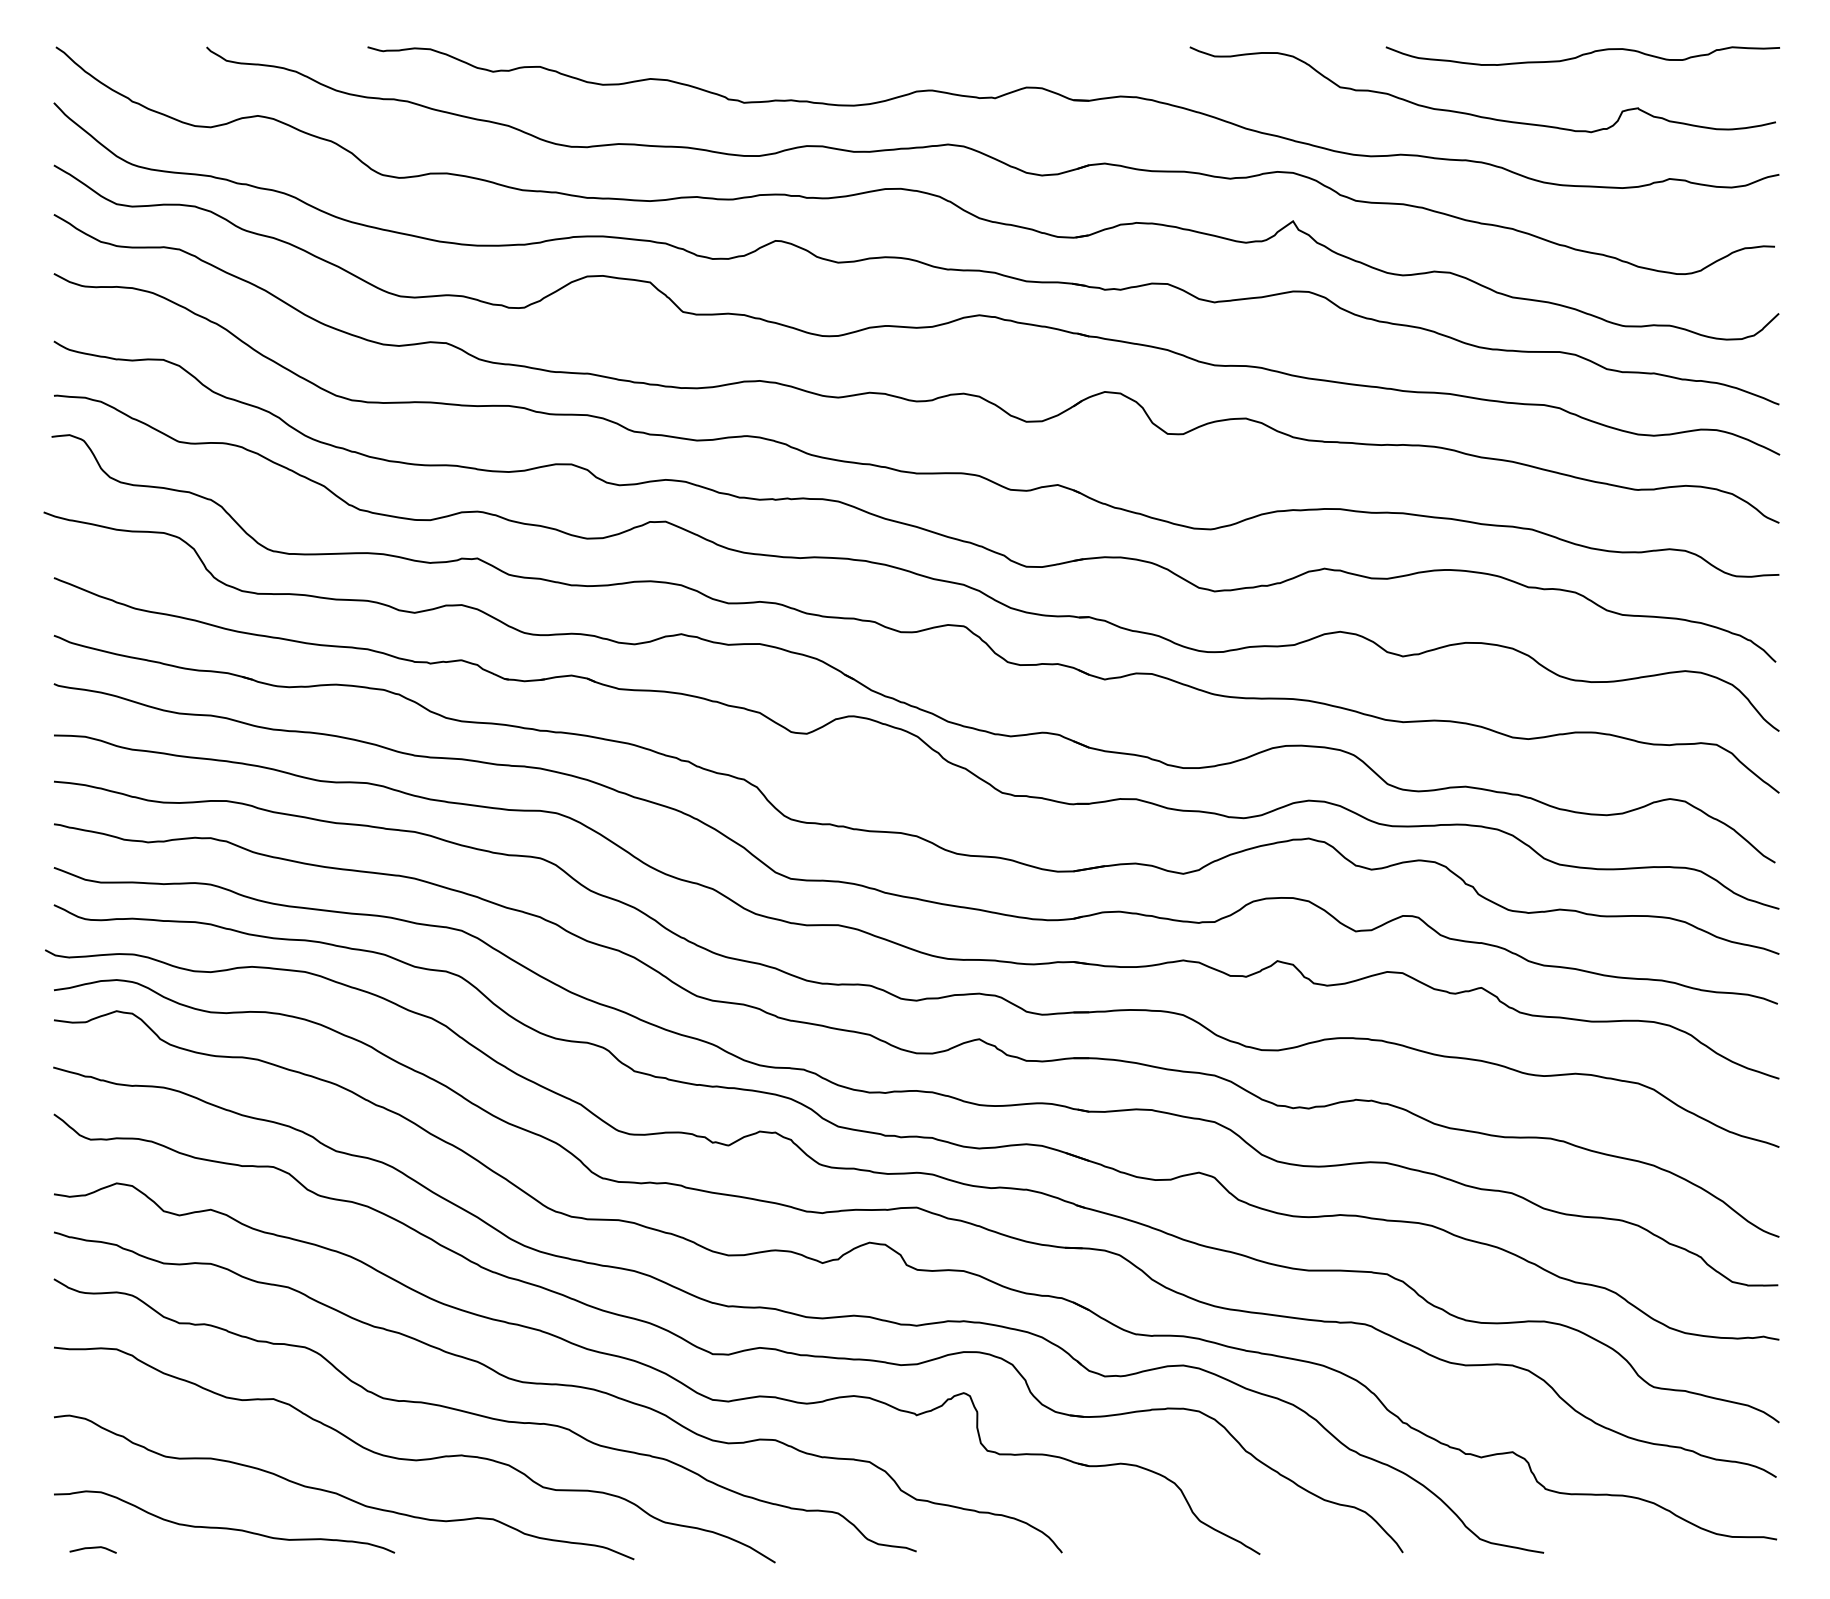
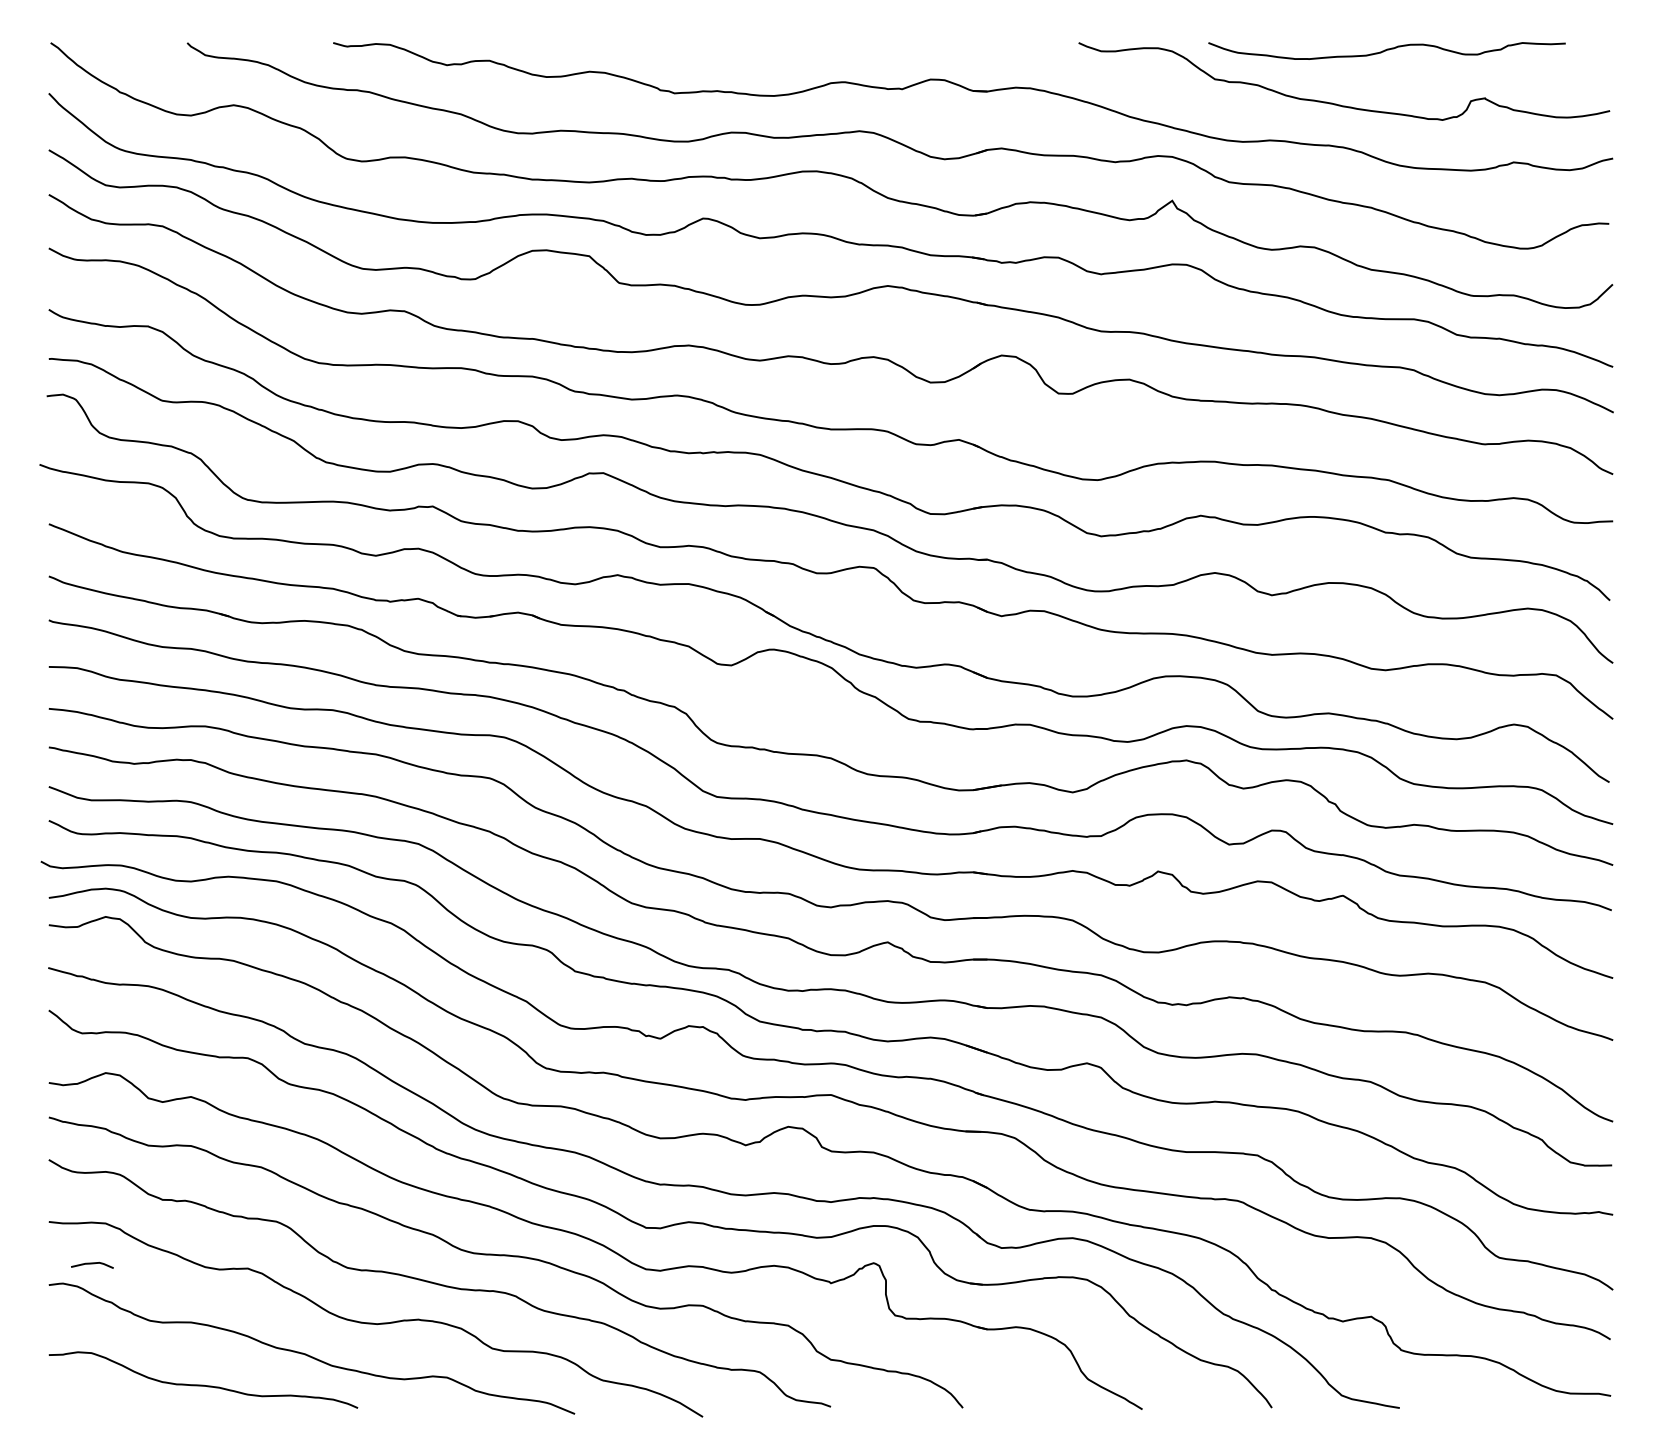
curve: (1582, 55) -> (1386, 50), moved
curve: (93, 1548) -> (92, 1264), moved

